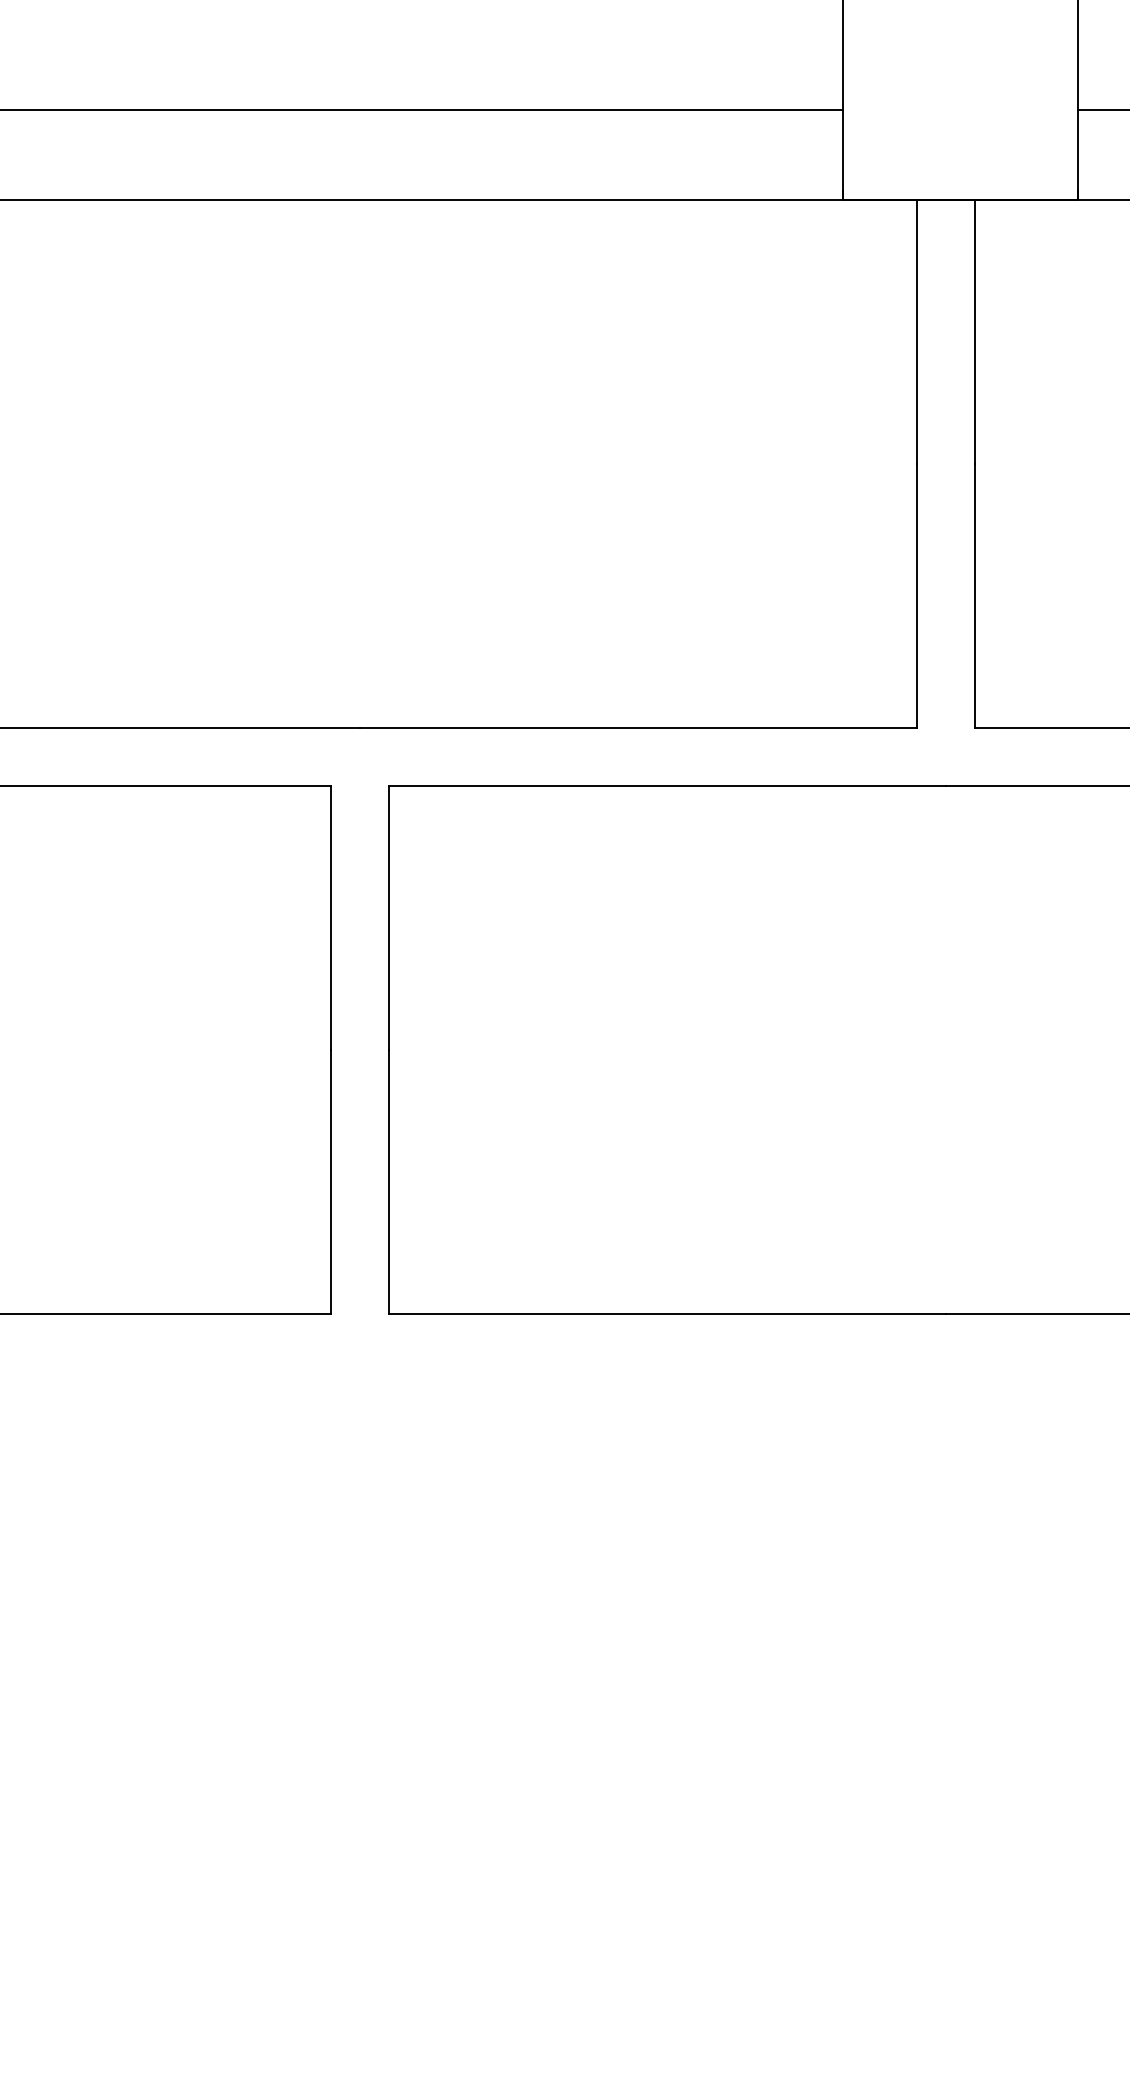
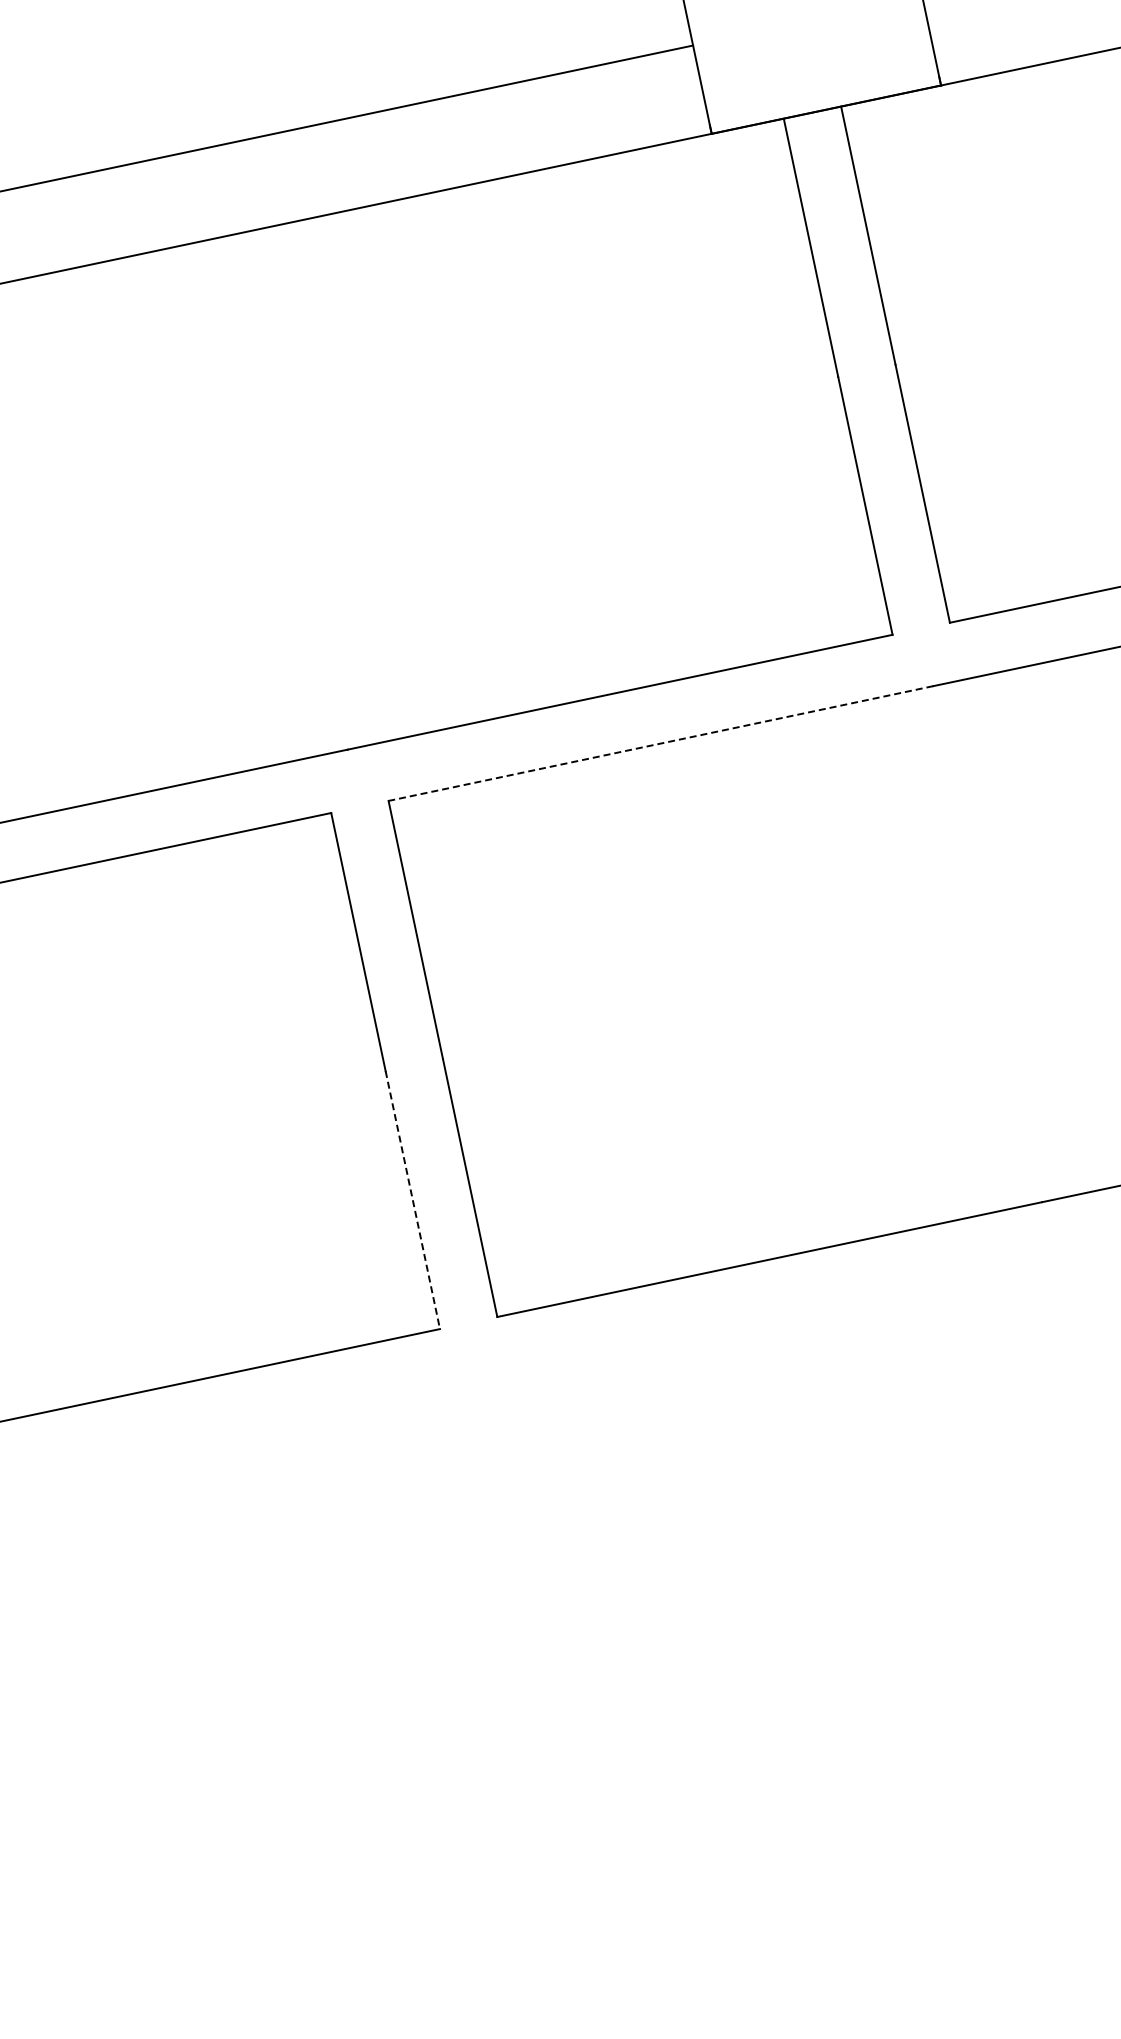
line: (667, 786) -> (660, 743), solid -> dashed
line: (330, 1181) -> (412, 1199), solid -> dashed

